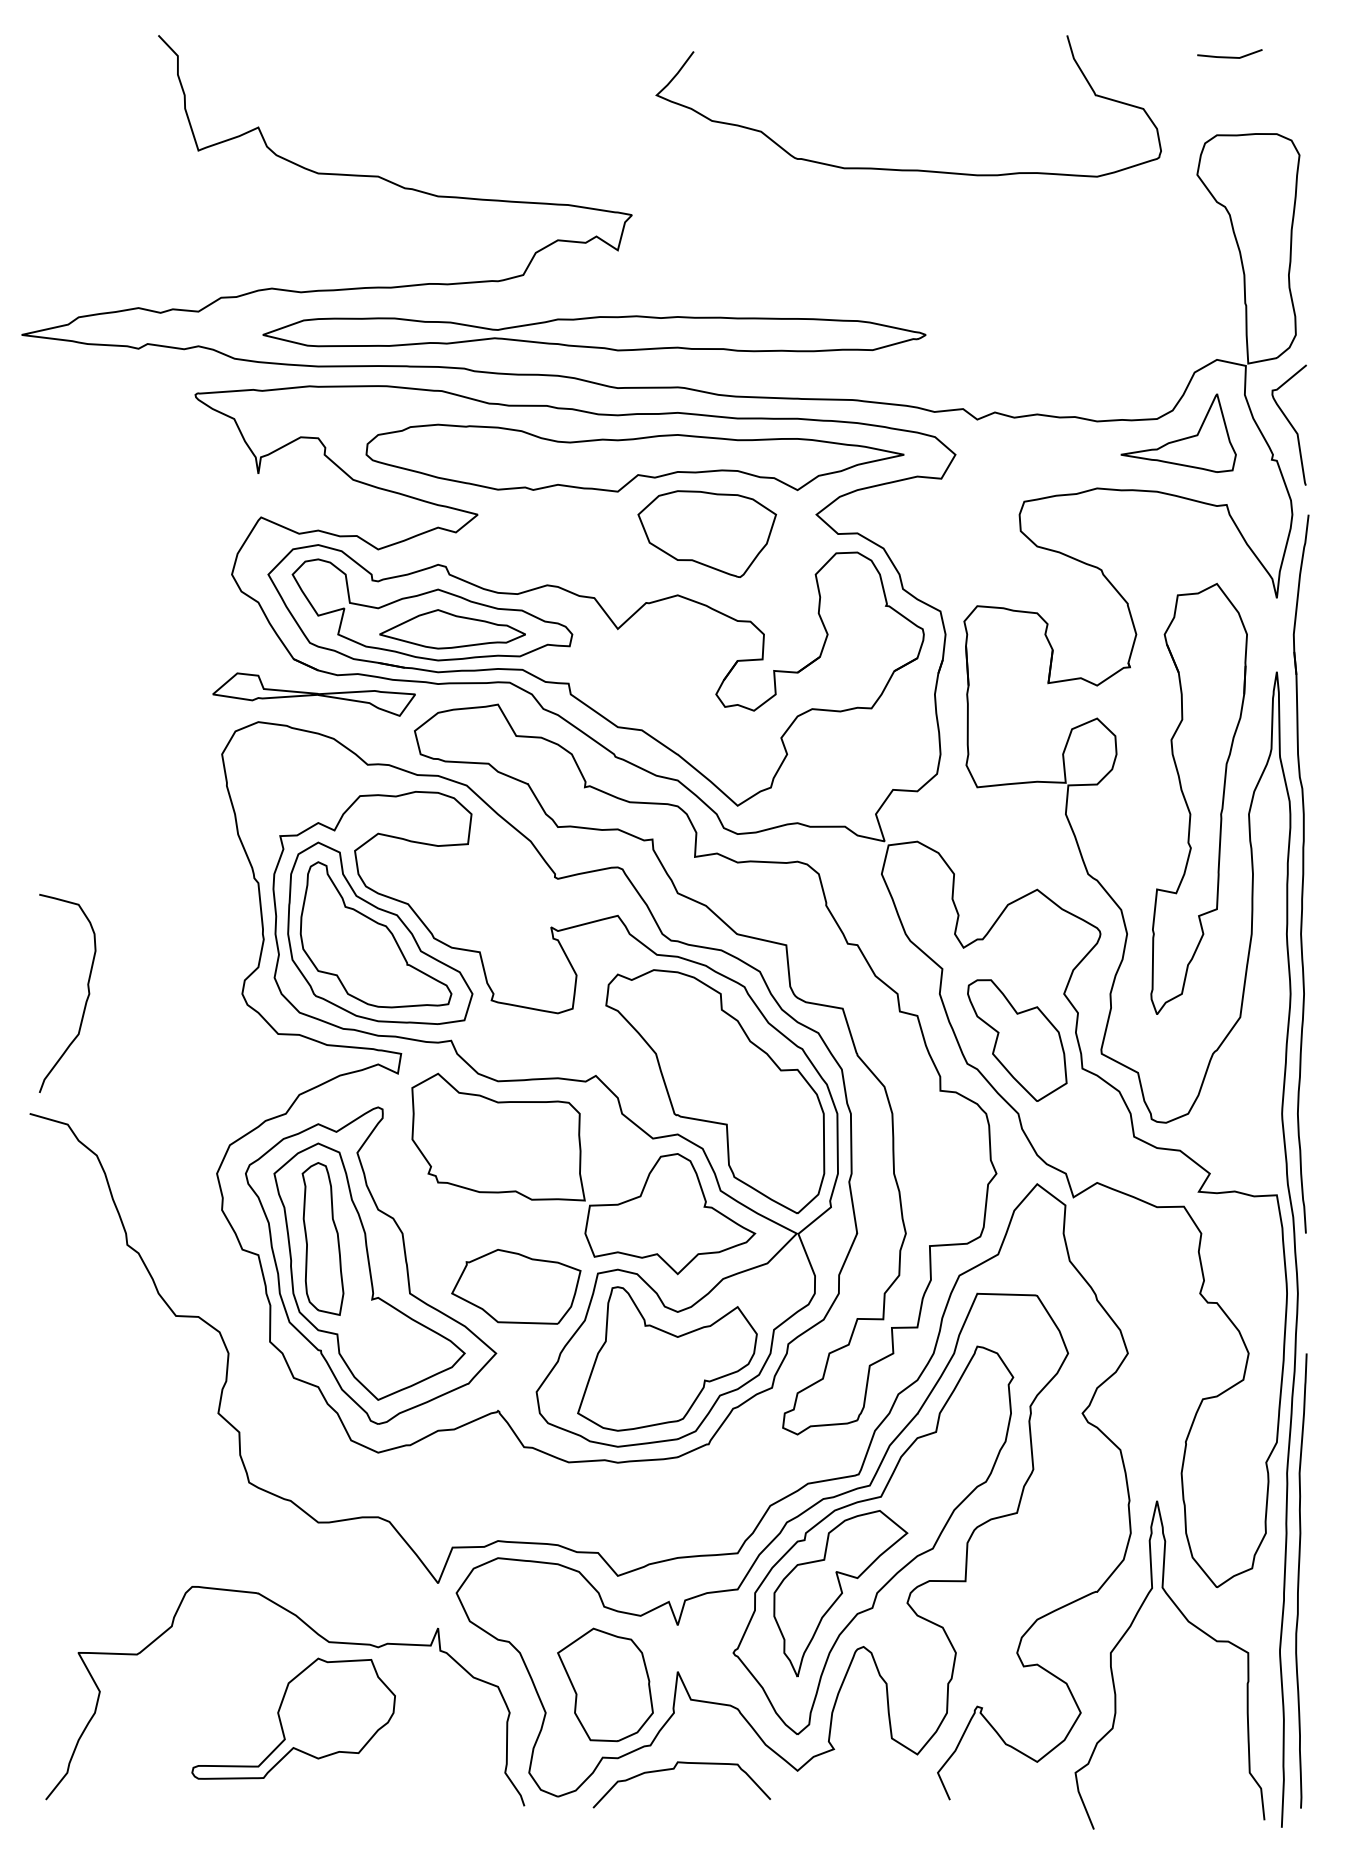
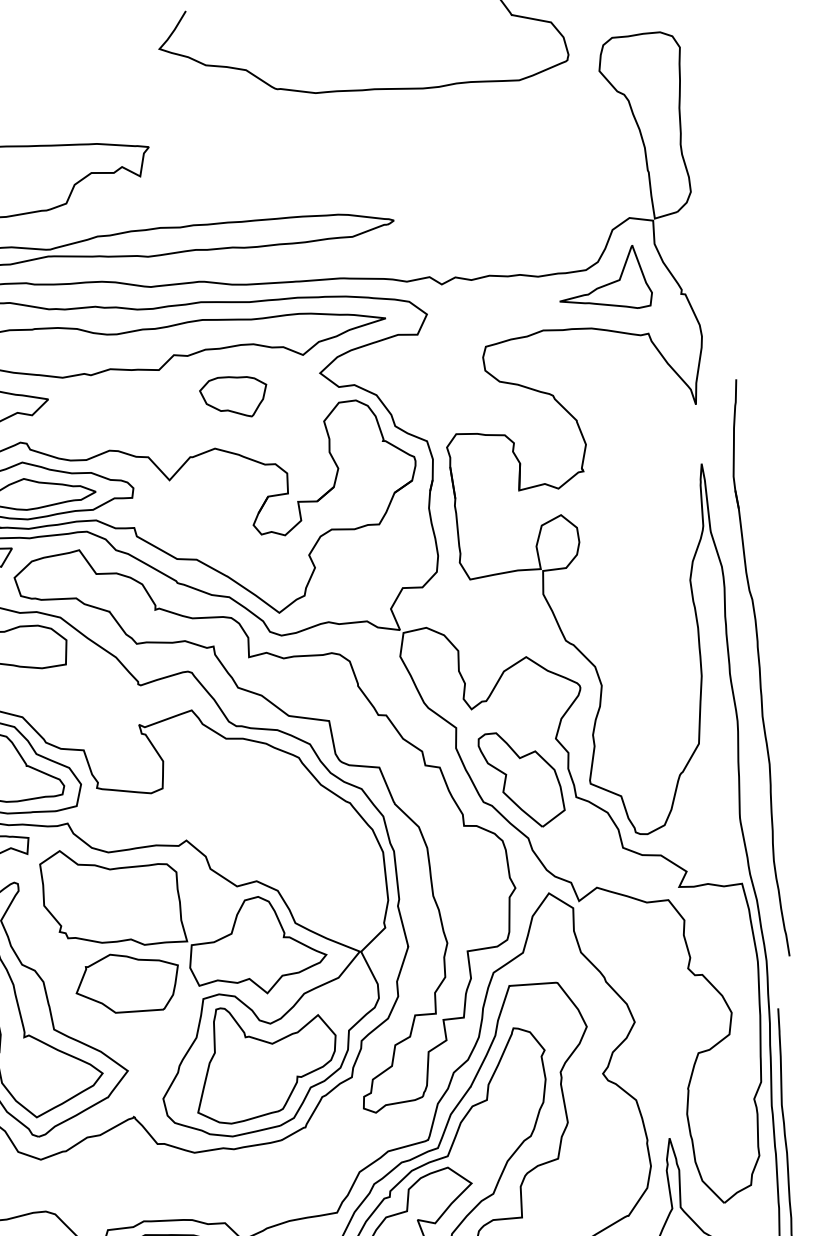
curve: (1289, 424) -> (692, 264), removed
part: (707, 533) -> (234, 396), size x0.6
part: (1198, 798) -> (648, 571), removed
part: (1300, 873) -> (757, 667), moved
part: (715, 1091) -> (283, 843), removed
part: (516, 1286) -> (127, 982), moved

